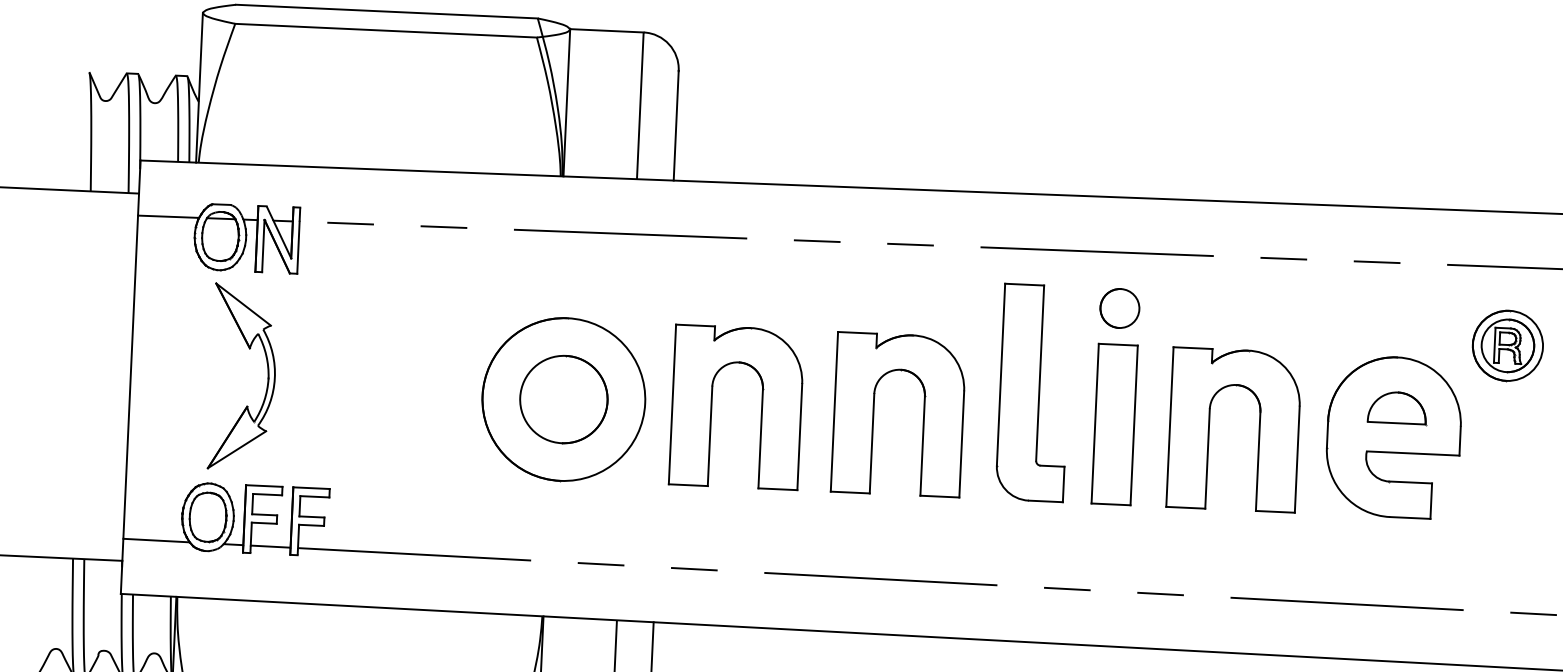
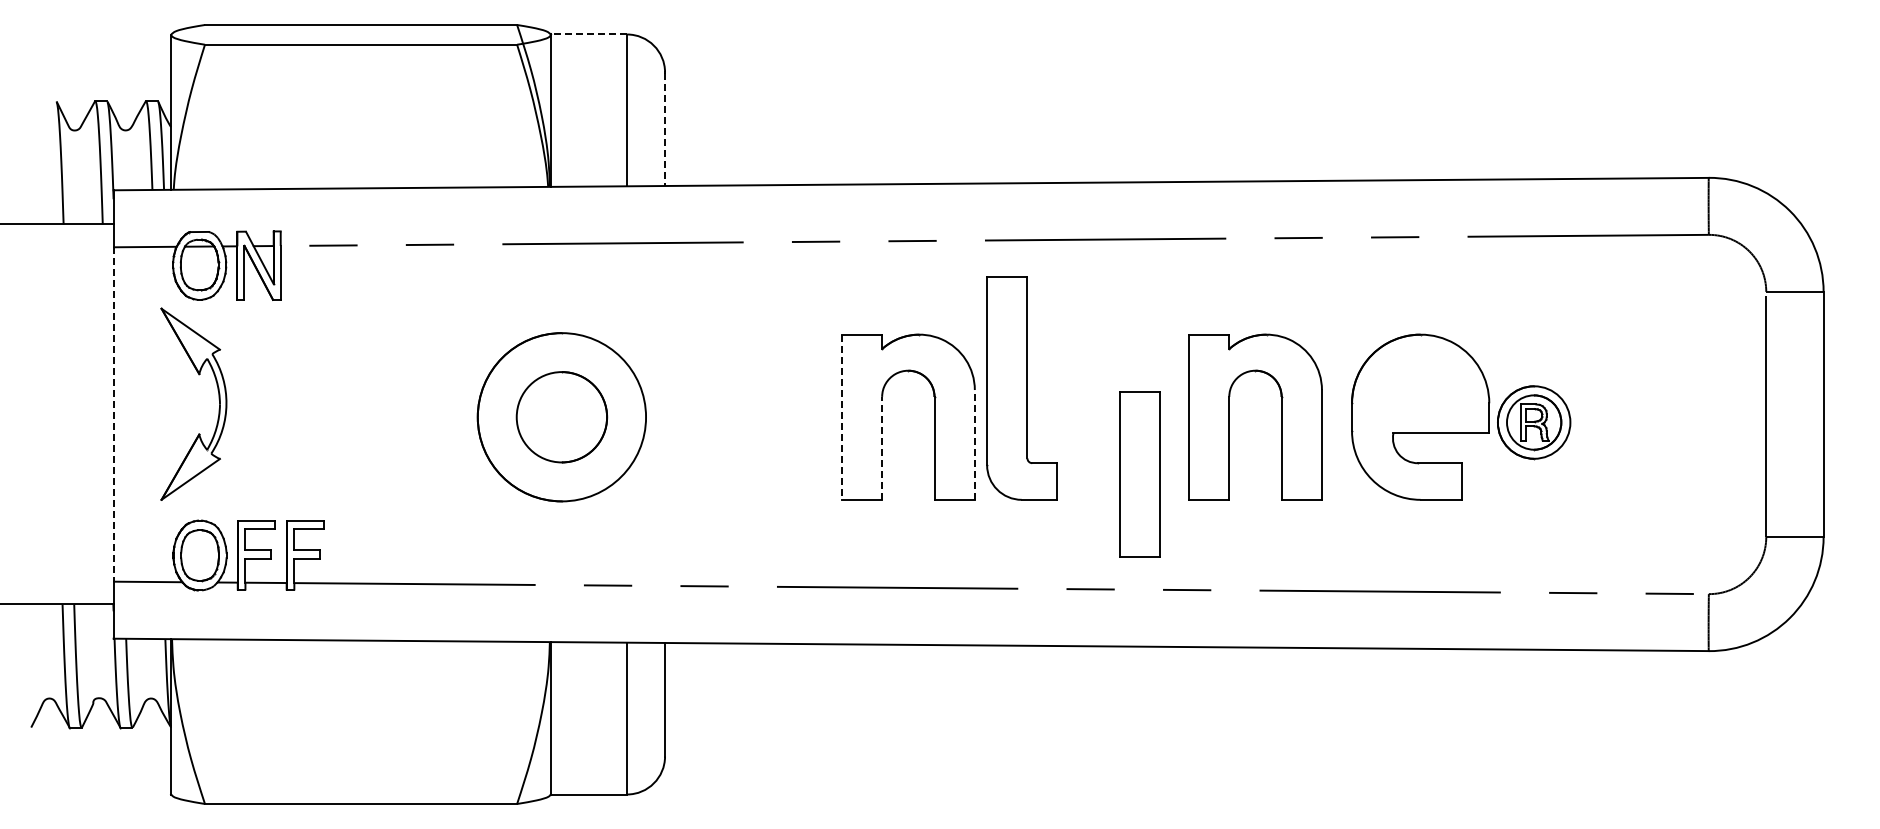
line: (606, 30) -> (588, 34), solid -> dashed
line: (676, 125) -> (665, 129), solid -> dashed
circle: (1119, 308) -> (1131, 297), removed
part: (1508, 345) -> (1534, 422), moved
part: (267, 373) -> (218, 399), moved
line: (130, 377) -> (113, 414), solid -> dashed
part: (1033, 393) -> (1021, 388), moved
part: (712, 405) -> (715, 416), removed
part: (1397, 408) -> (1423, 387), removed
line: (834, 412) -> (841, 417), solid -> dashed
part: (1114, 424) -> (1139, 474), moved
line: (872, 442) -> (882, 447), solid -> dashed
line: (961, 443) -> (974, 444), solid -> dashed

